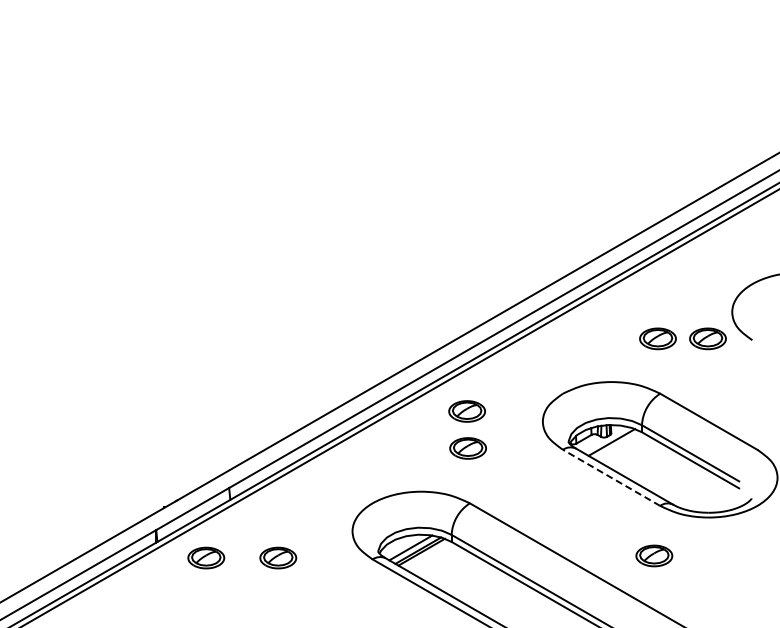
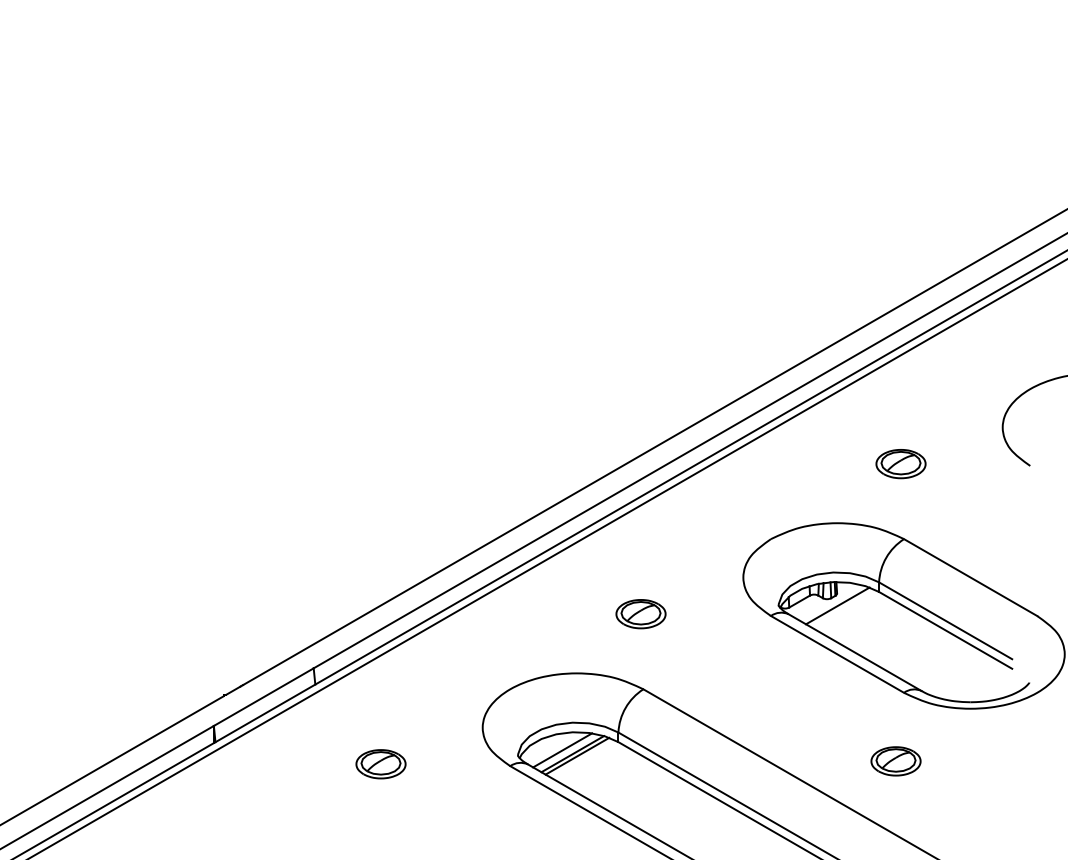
part: (707, 338) -> (968, 463), removed
part: (466, 411) -> (638, 563), removed
line: (611, 477) -> (837, 653), dashed -> solid
part: (206, 557) -> (282, 763), removed

